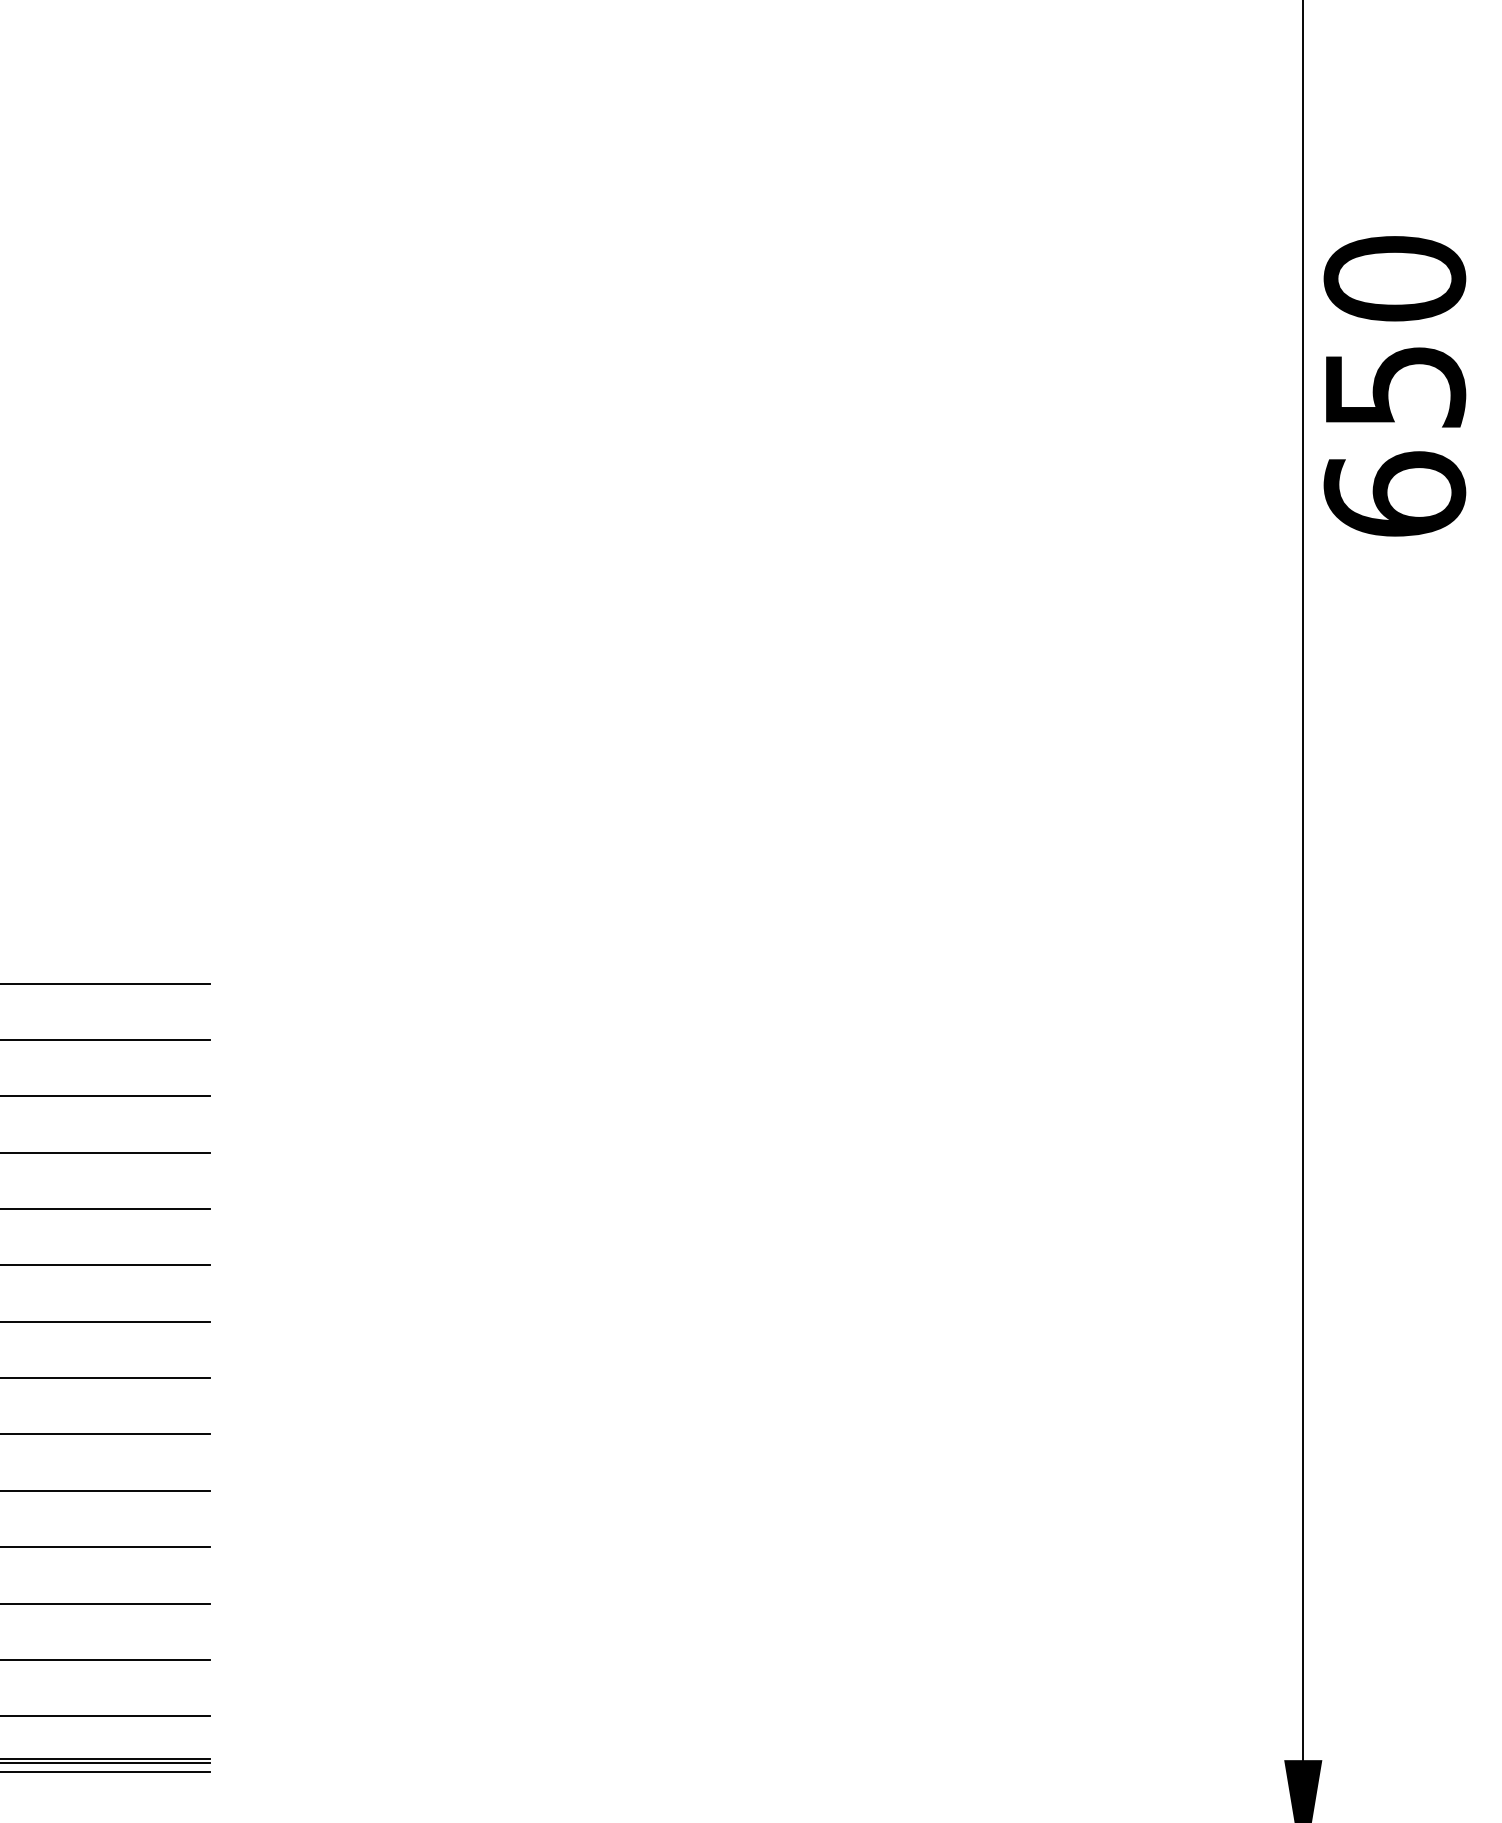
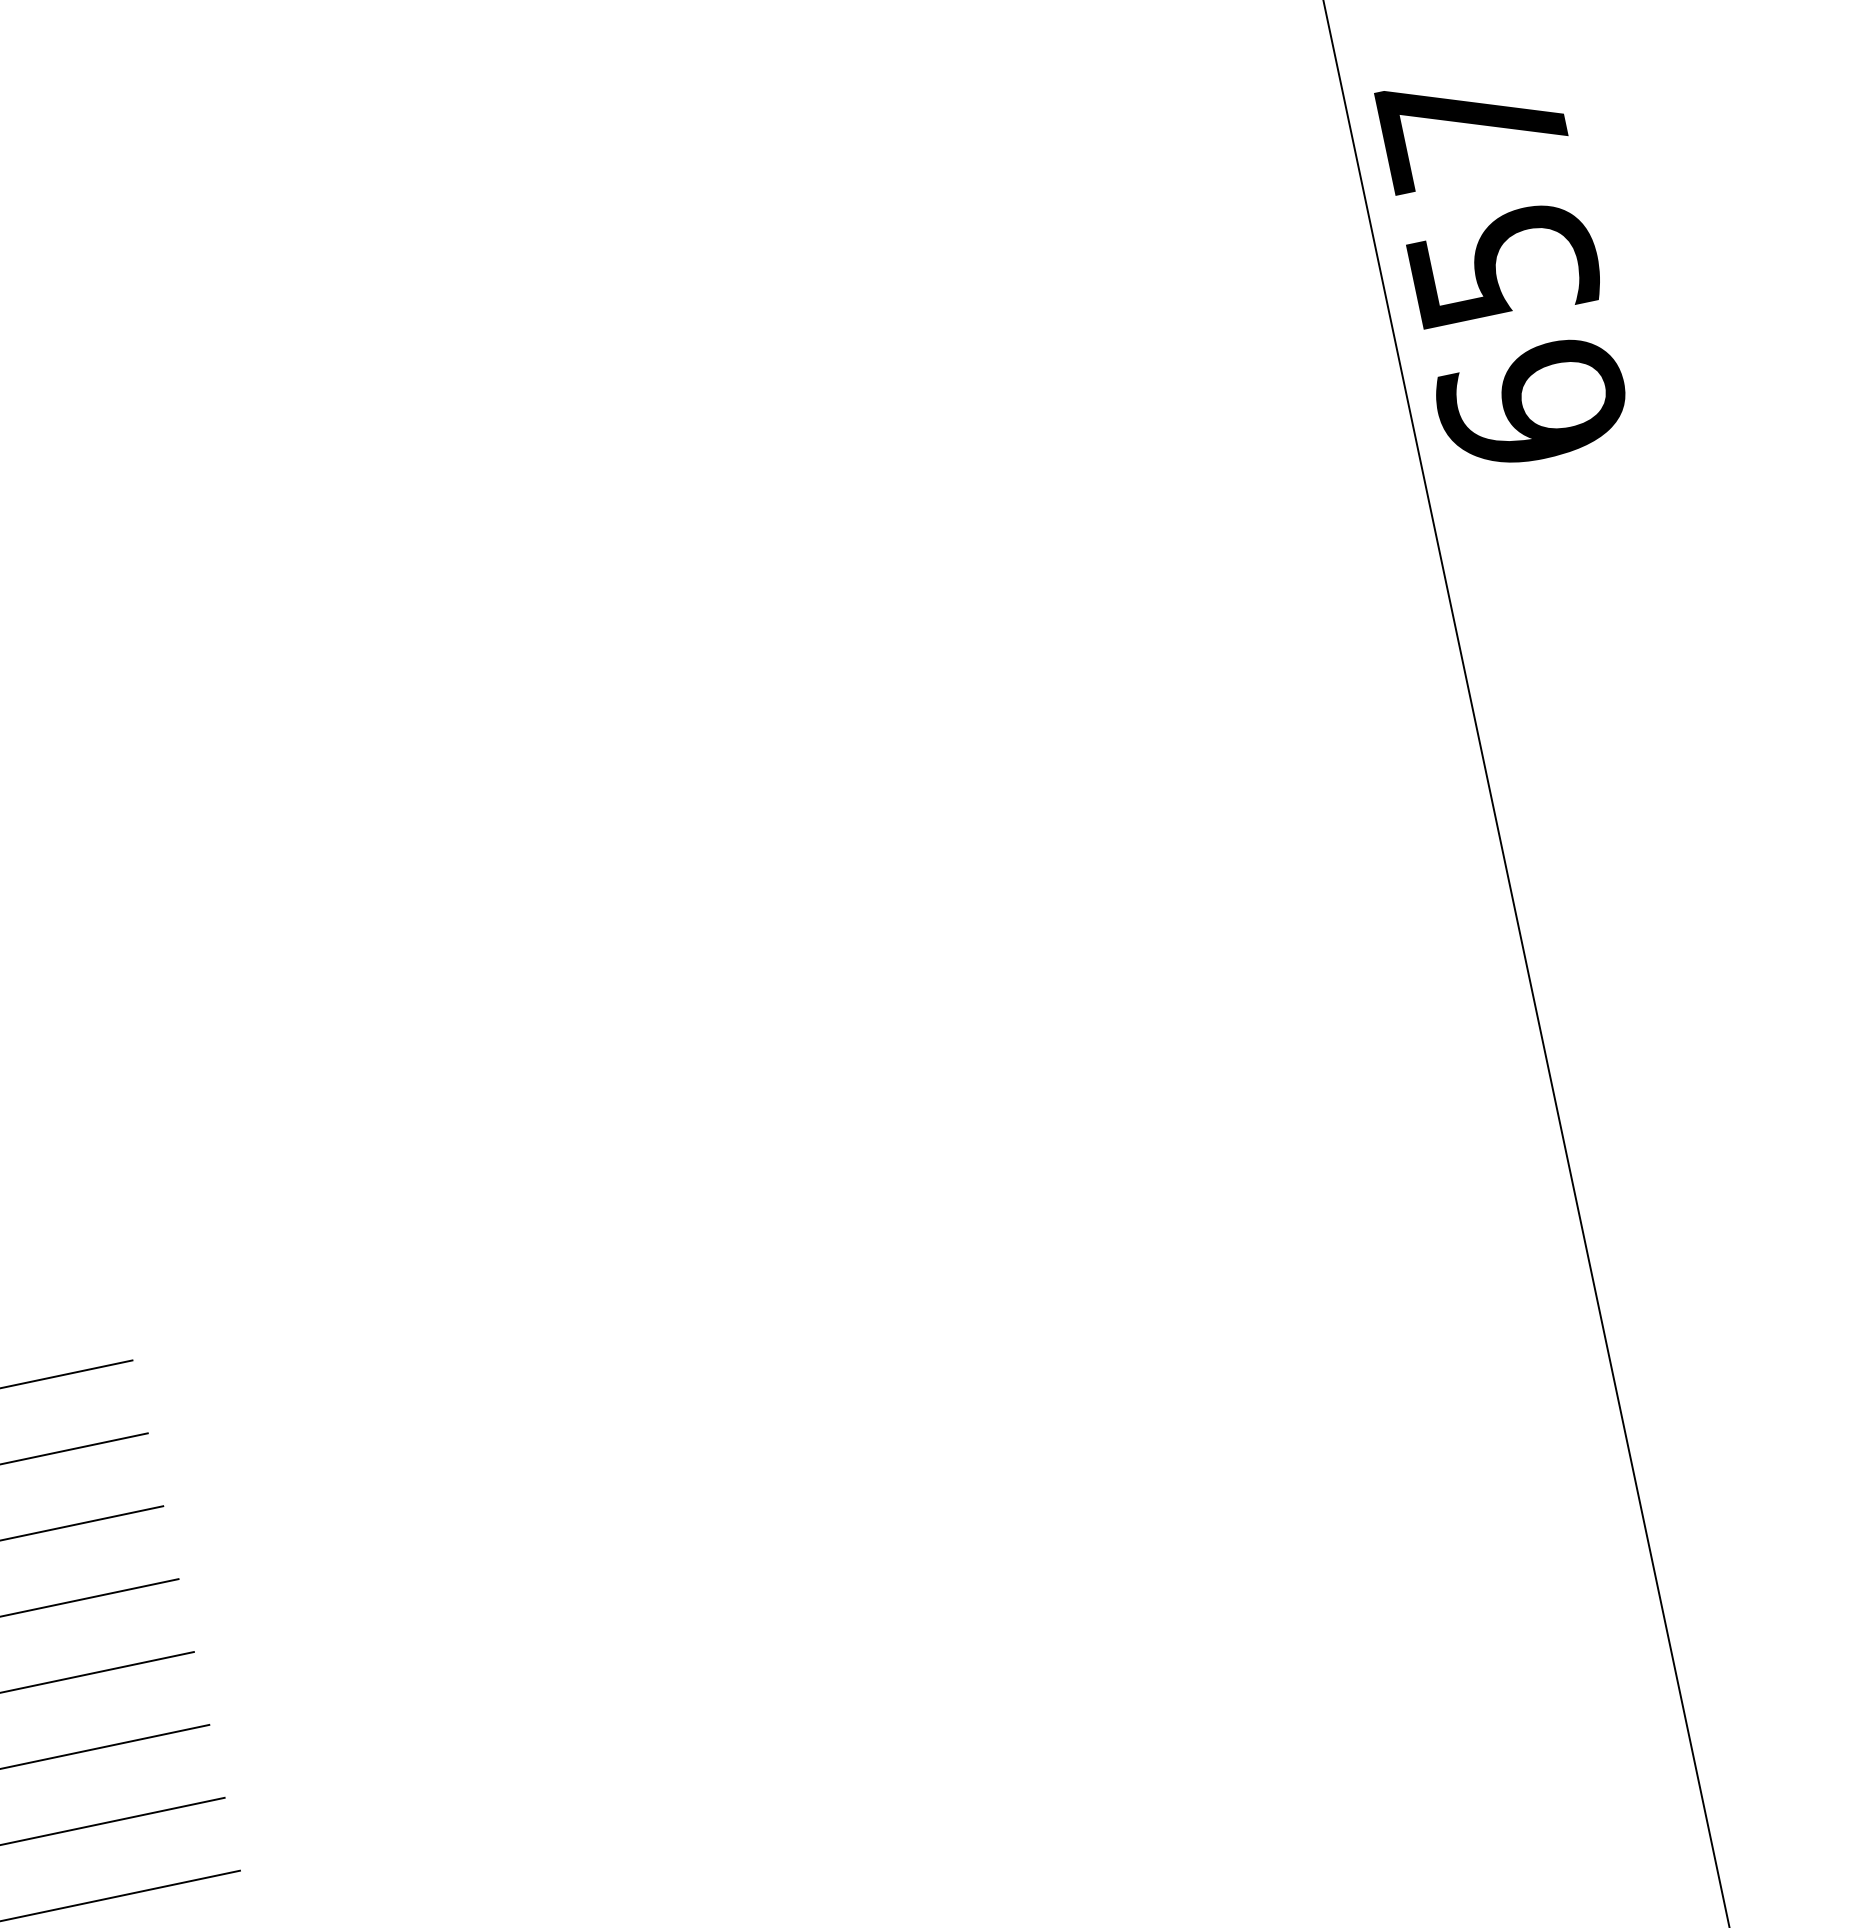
text: (1394, 278) -> (1473, 125), 650 -> 657

